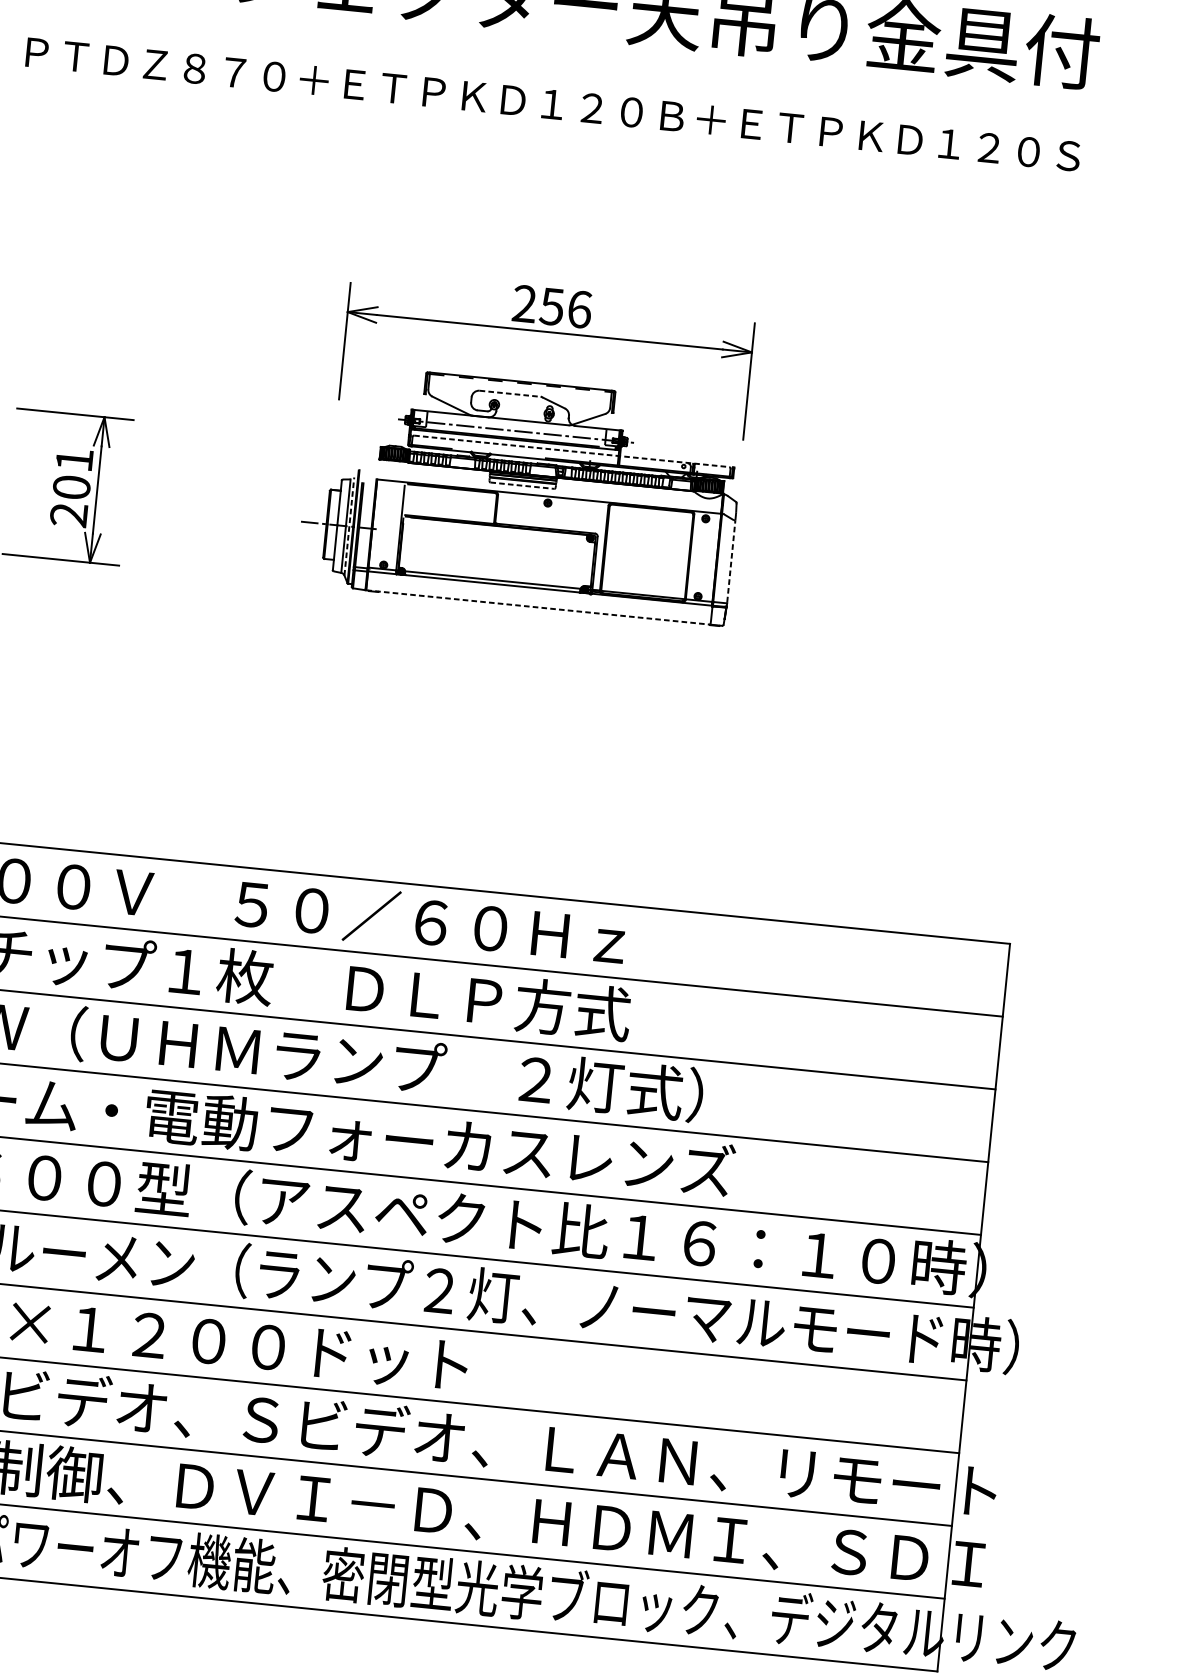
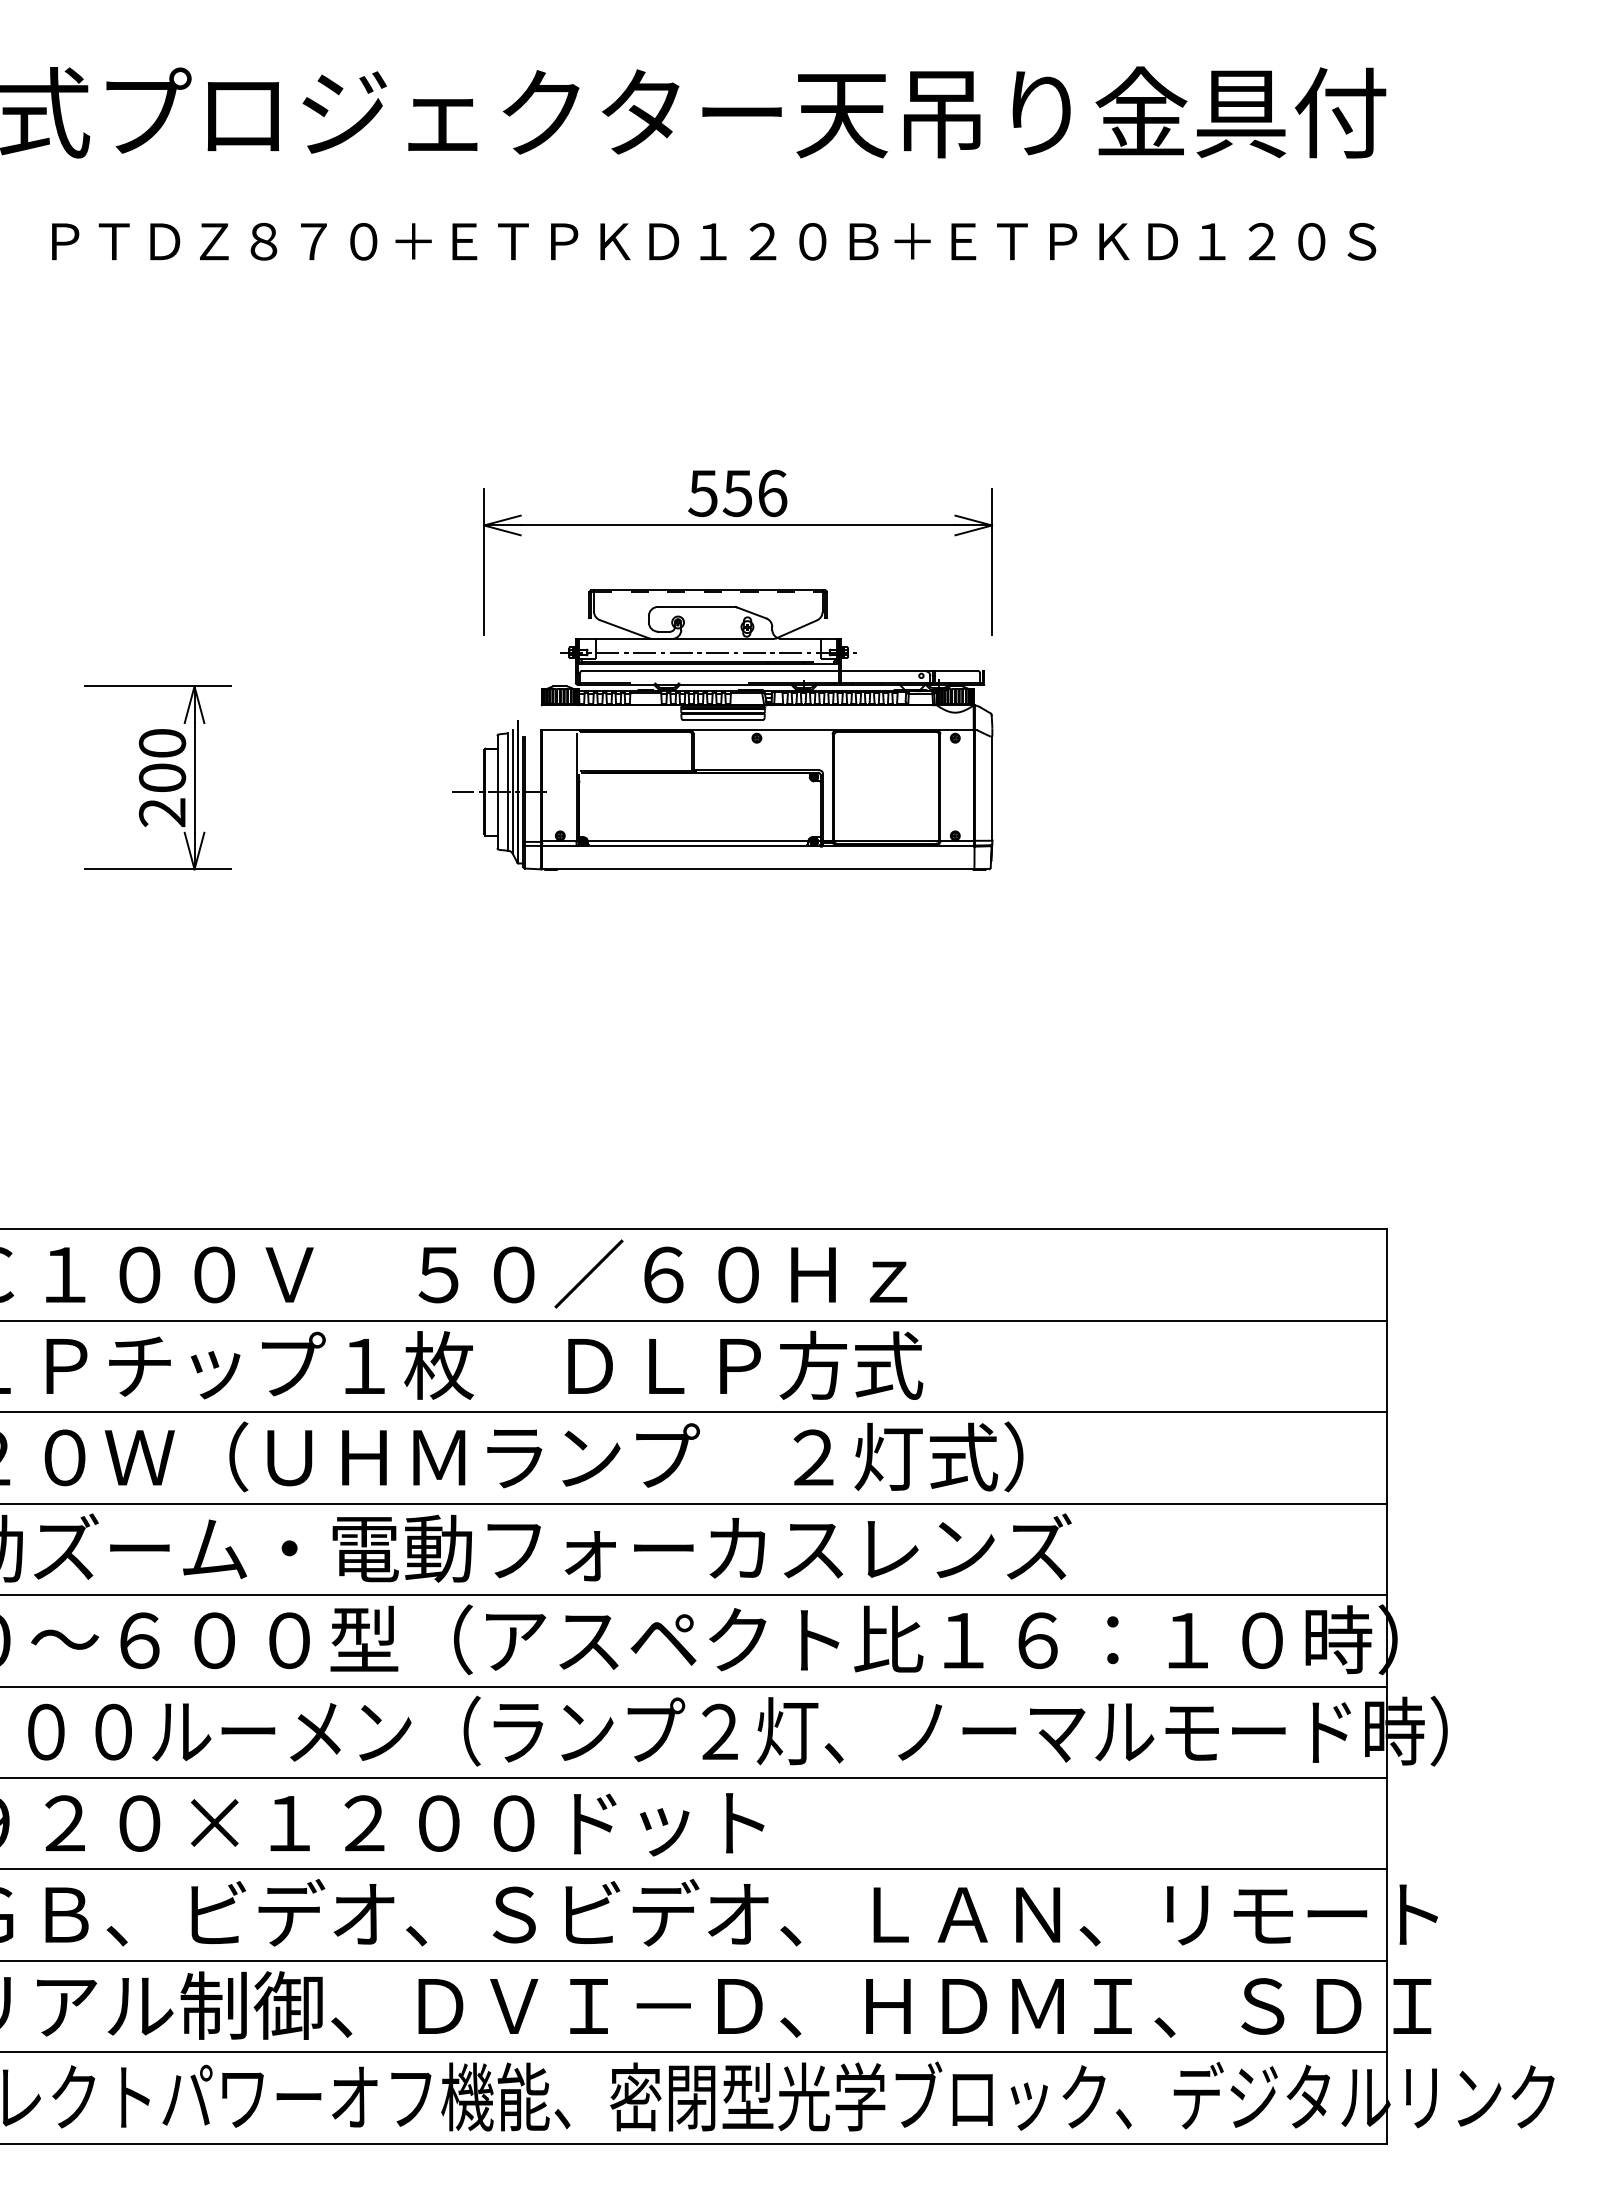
text: (524, 303) -> (702, 493), 256 -> 556
line: (510, 393) -> (696, 606), dashed -> solid
line: (572, 451) -> (780, 670), dashed -> solid
text: (74, 460) -> (162, 743), 201 -> 200
line: (522, 485) -> (723, 719), dashed -> solid
line: (349, 526) -> (512, 792), dashed -> solid
line: (731, 560) -> (992, 787), dashed -> solid
line: (538, 607) -> (758, 869), dashed -> solid

